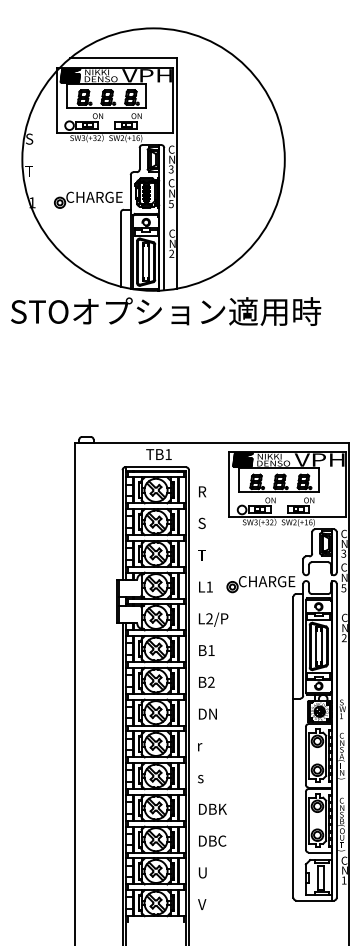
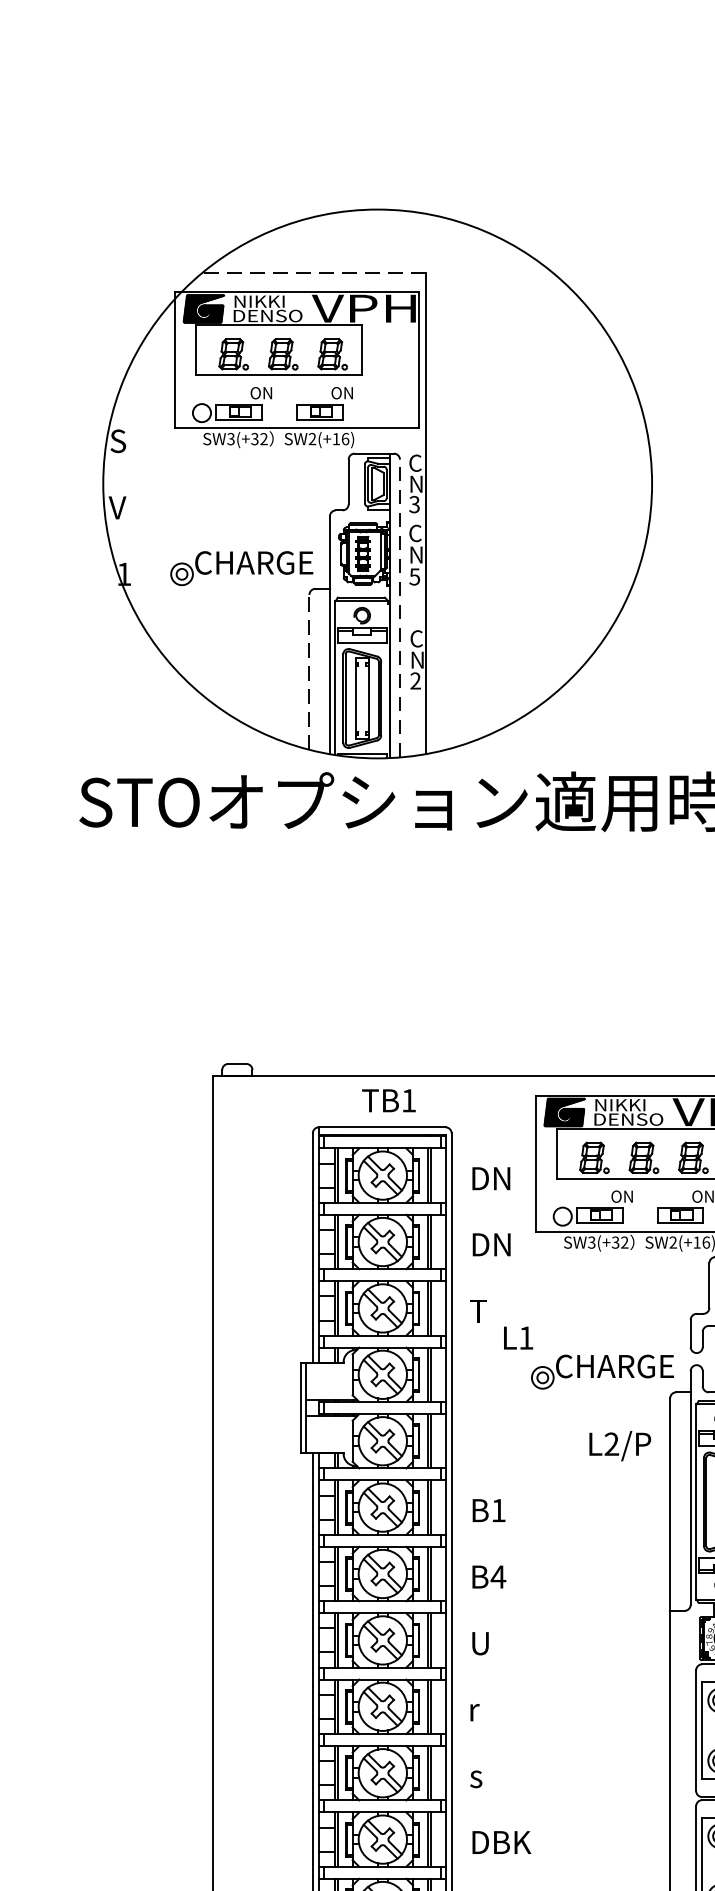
line: (122, 58) -> (312, 272), solid -> dashed
text: (29, 170) -> (118, 506), T -> V
line: (164, 218) -> (400, 607), solid -> dashed
line: (120, 249) -> (308, 671), solid -> dashed
text: (208, 491) -> (492, 1177), R -> DN
text: (207, 523) -> (490, 1244), S -> DN
text: (205, 586) -> (517, 1336), moved
text: (213, 619) -> (620, 1445), moved
text: (210, 681) -> (496, 1575), B2 -> B4
text: (207, 713) -> (490, 1642), DN -> U

